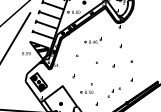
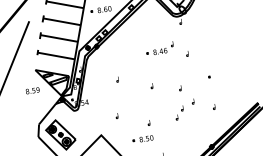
part: (92, 40) -> (158, 49), moved
part: (113, 92) -> (183, 111), moved

